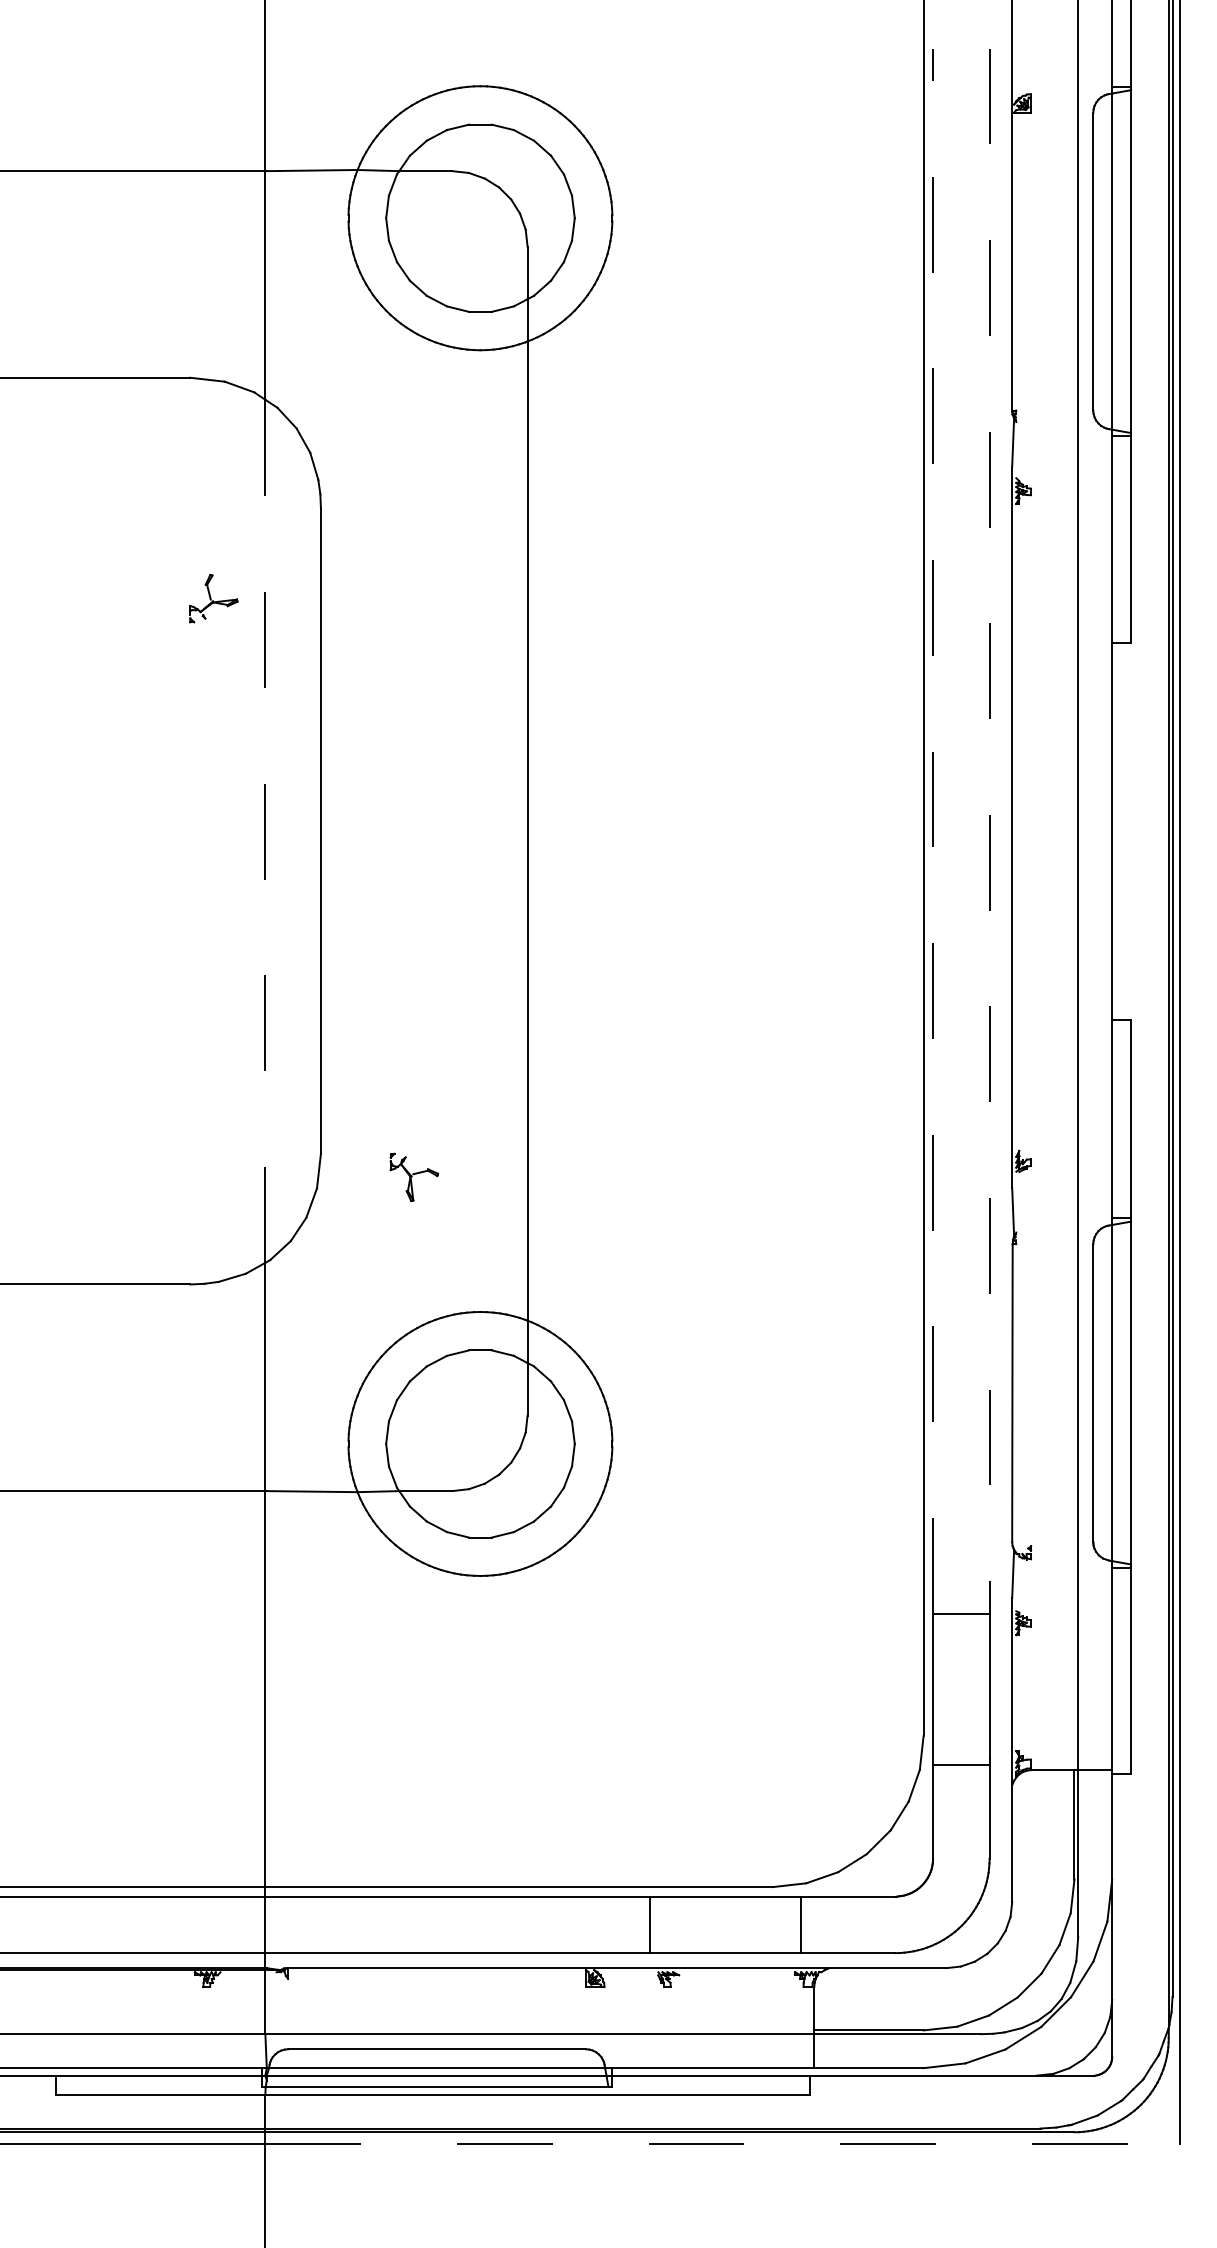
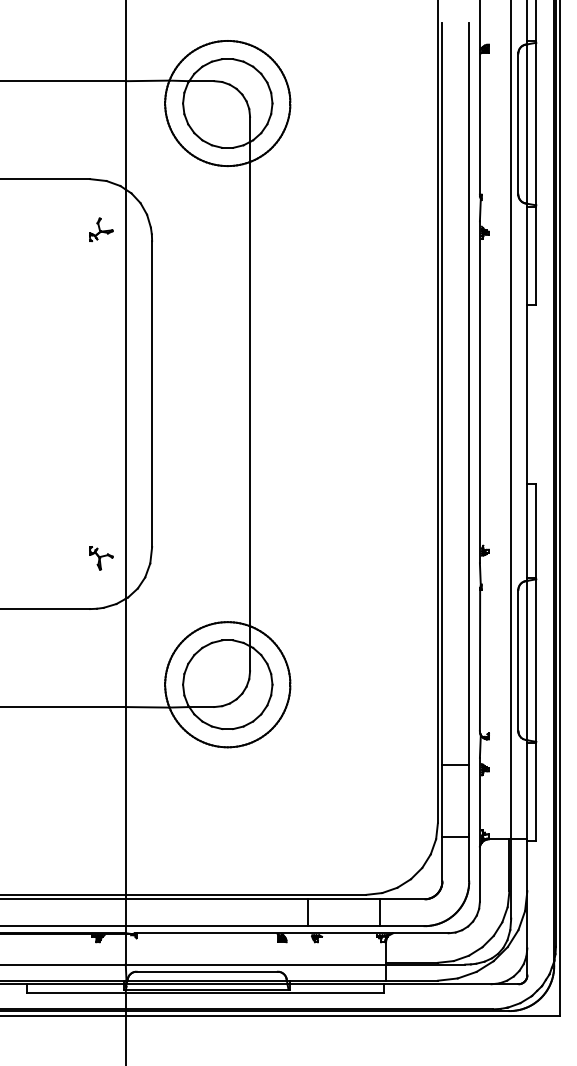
part: (214, 597) -> (101, 229), moved
line: (933, 829) -> (442, 393), dashed -> solid
line: (264, 831) -> (125, 394), dashed -> solid
line: (990, 831) -> (469, 394), dashed -> solid
part: (414, 1177) -> (101, 558), moved
line: (722, 2143) -> (342, 1016), dashed -> solid

